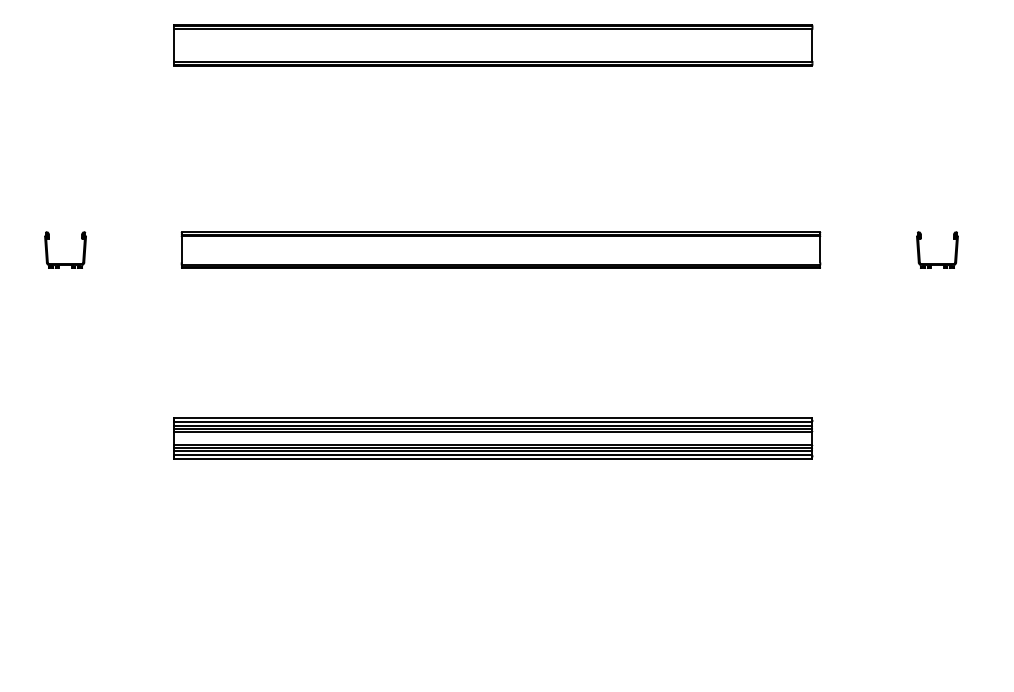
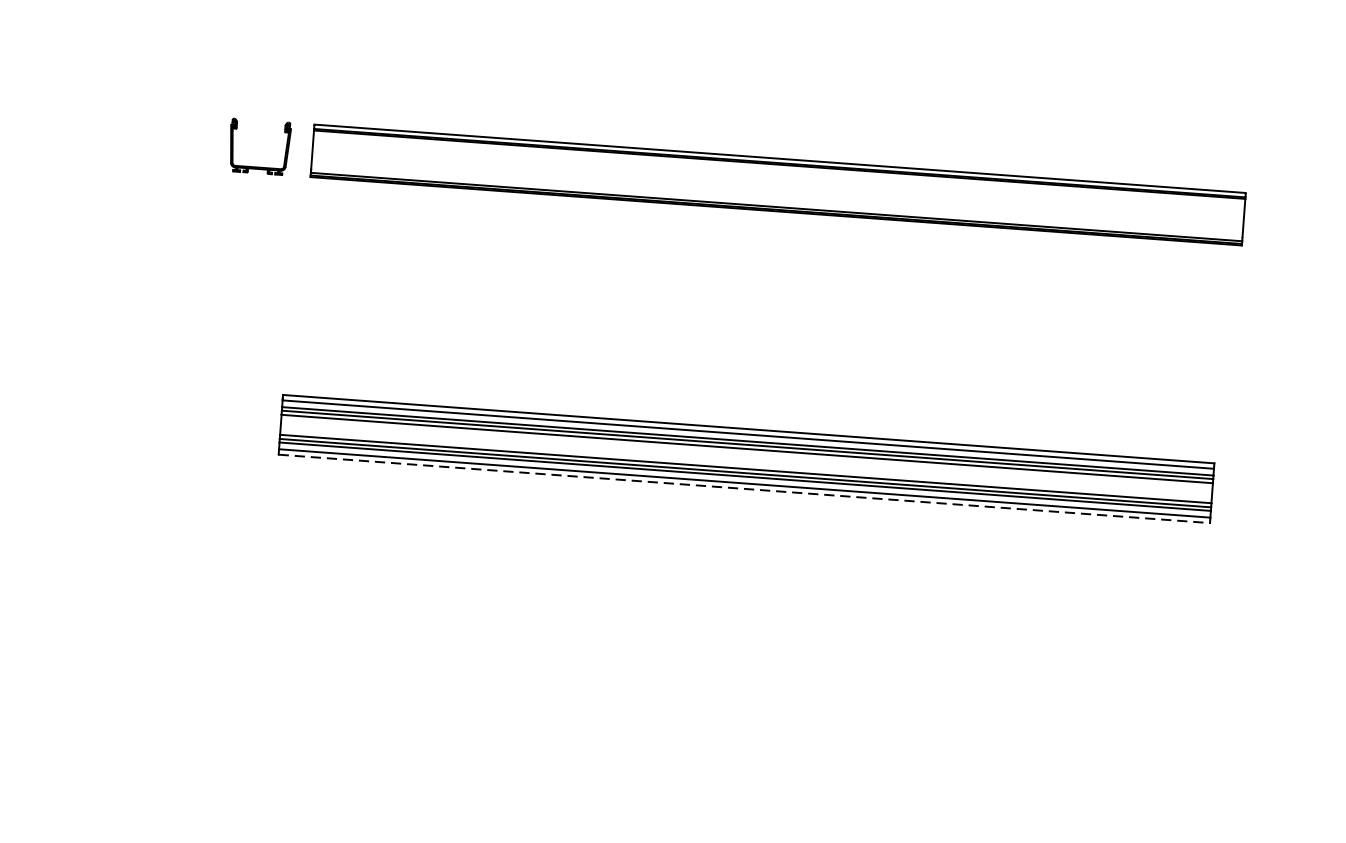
part: (65, 263) -> (258, 166), moved
line: (493, 459) -> (744, 489), solid -> dashed

